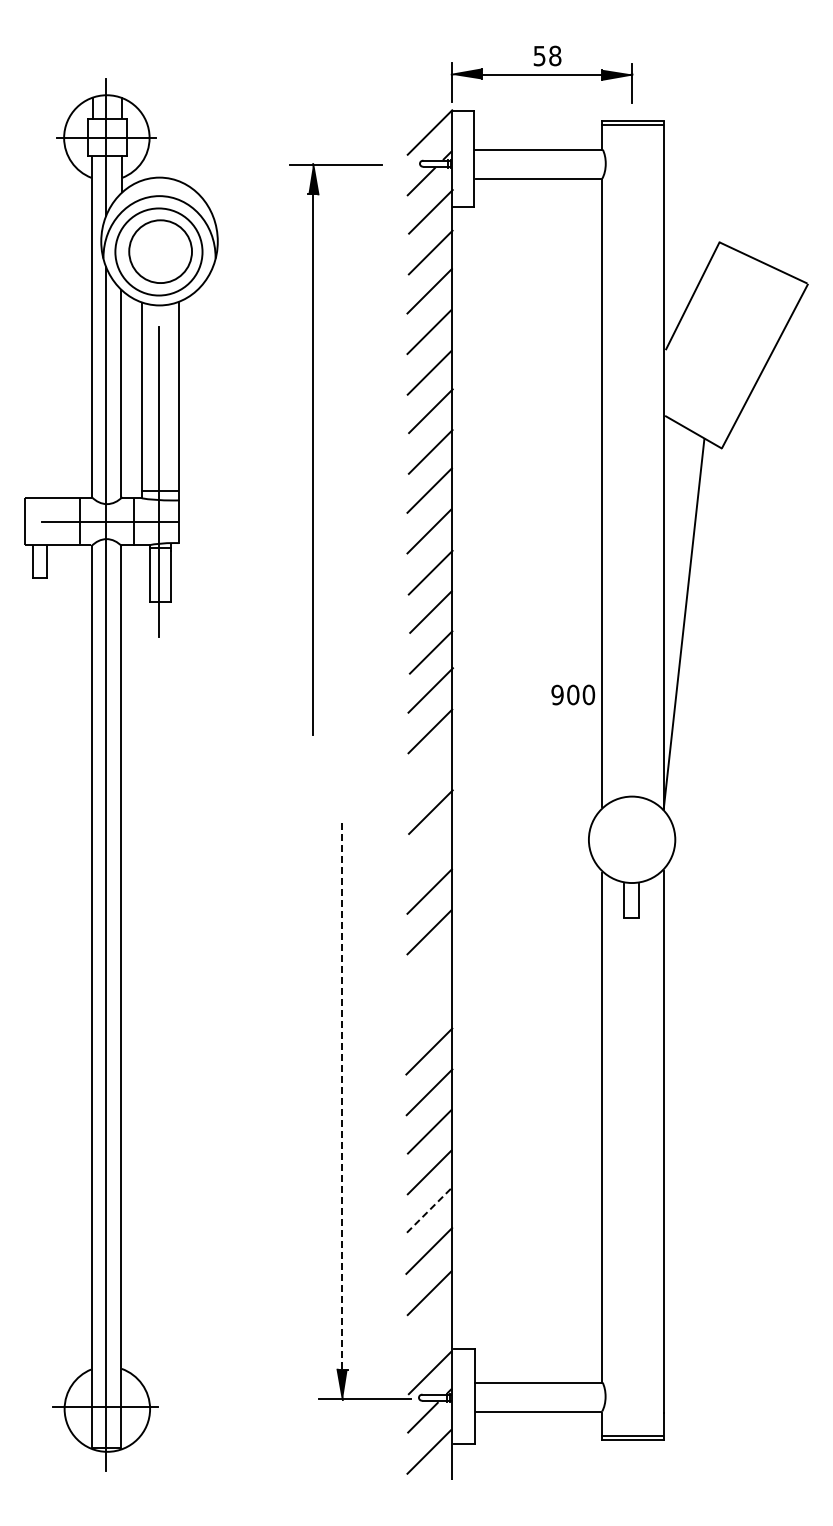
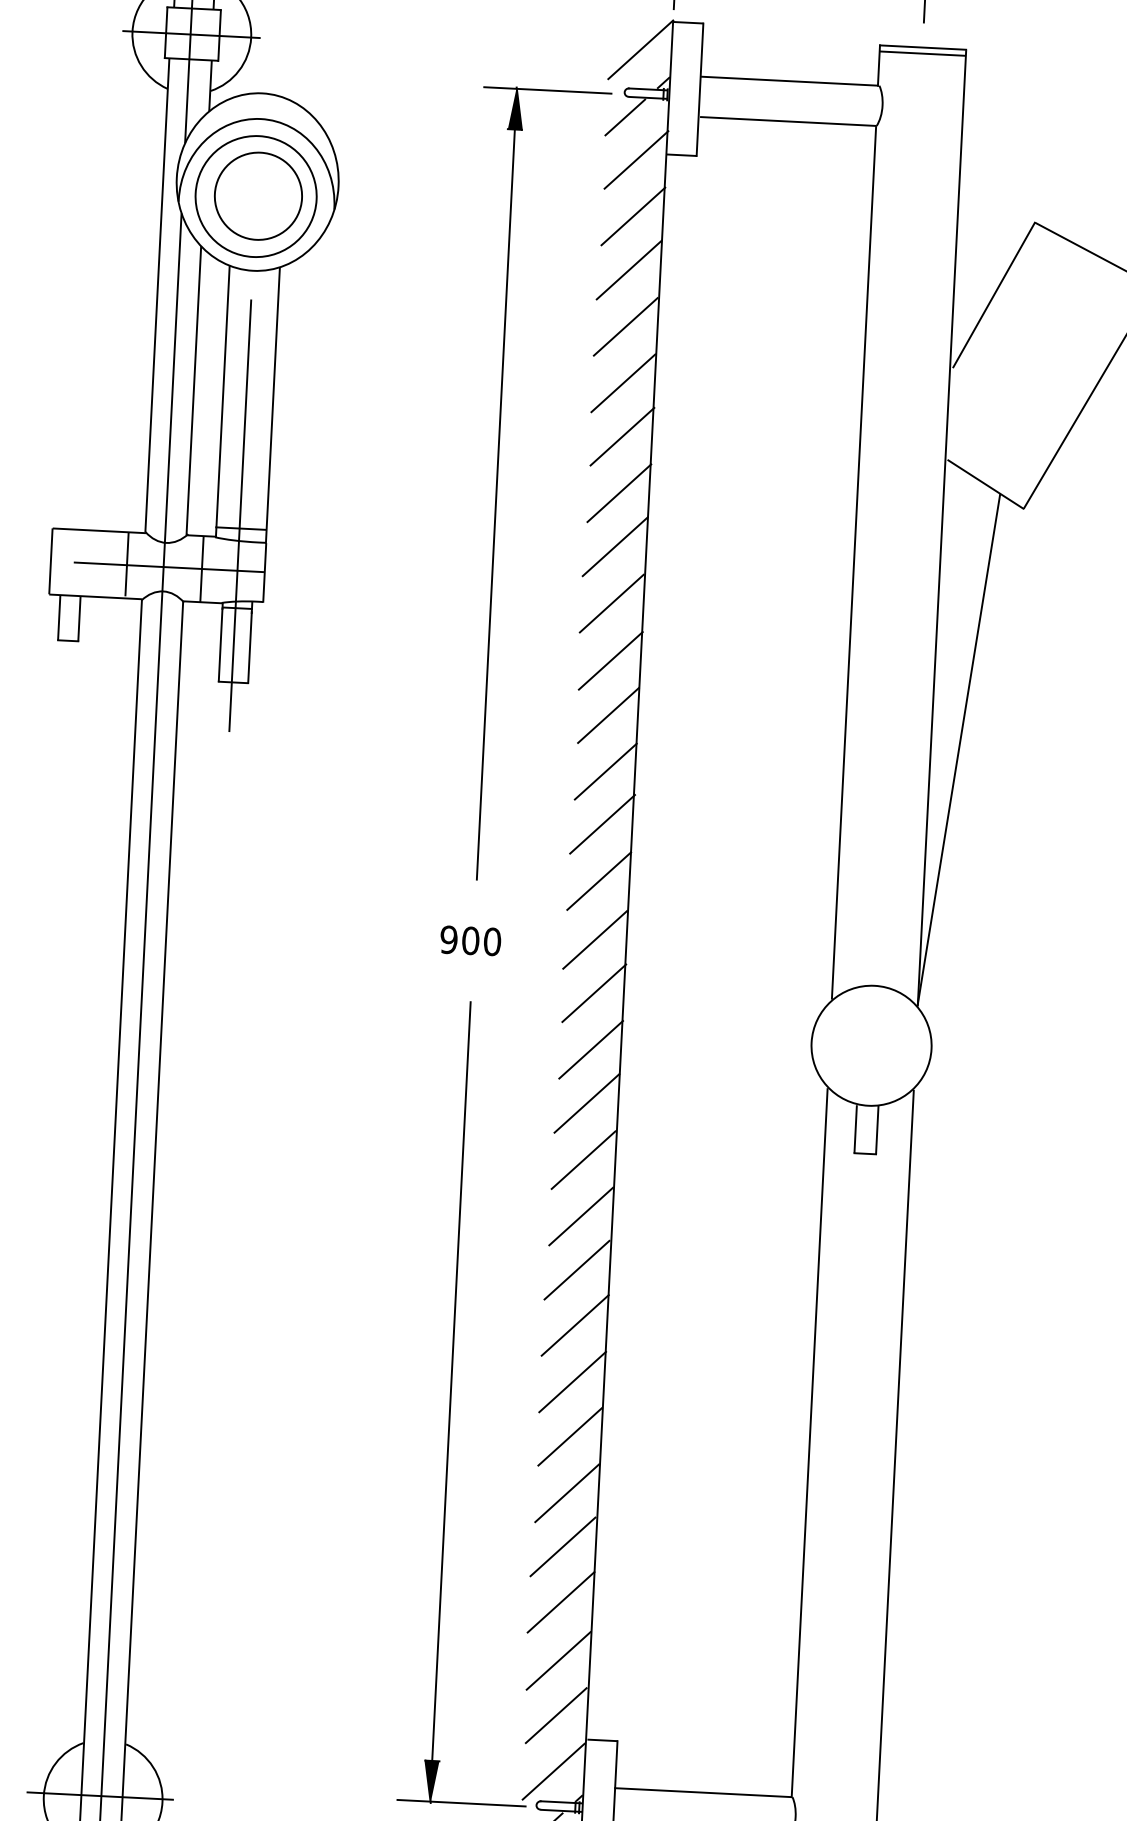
part: (313, 449) -> (497, 483), moved
text: (573, 694) -> (471, 940), moved
line: (429, 773) -> (595, 939), added
line: (430, 852) -> (590, 1049), added
line: (429, 972) -> (581, 1215), added
line: (428, 1011) -> (576, 1269), added
line: (342, 1098) -> (451, 1384), dashed -> solid
line: (428, 1211) -> (562, 1547), dashed -> solid
line: (429, 1332) -> (555, 1715), added

